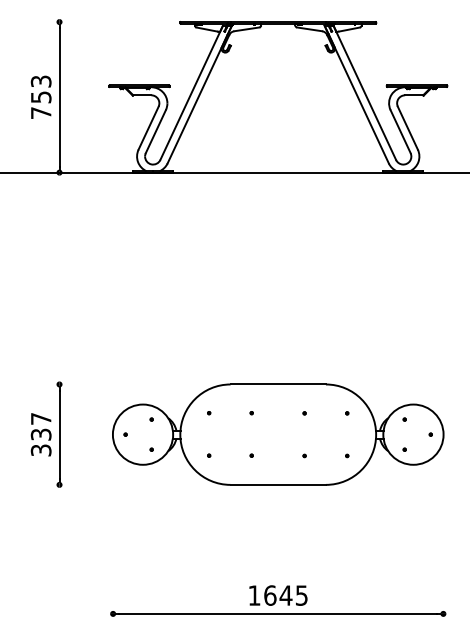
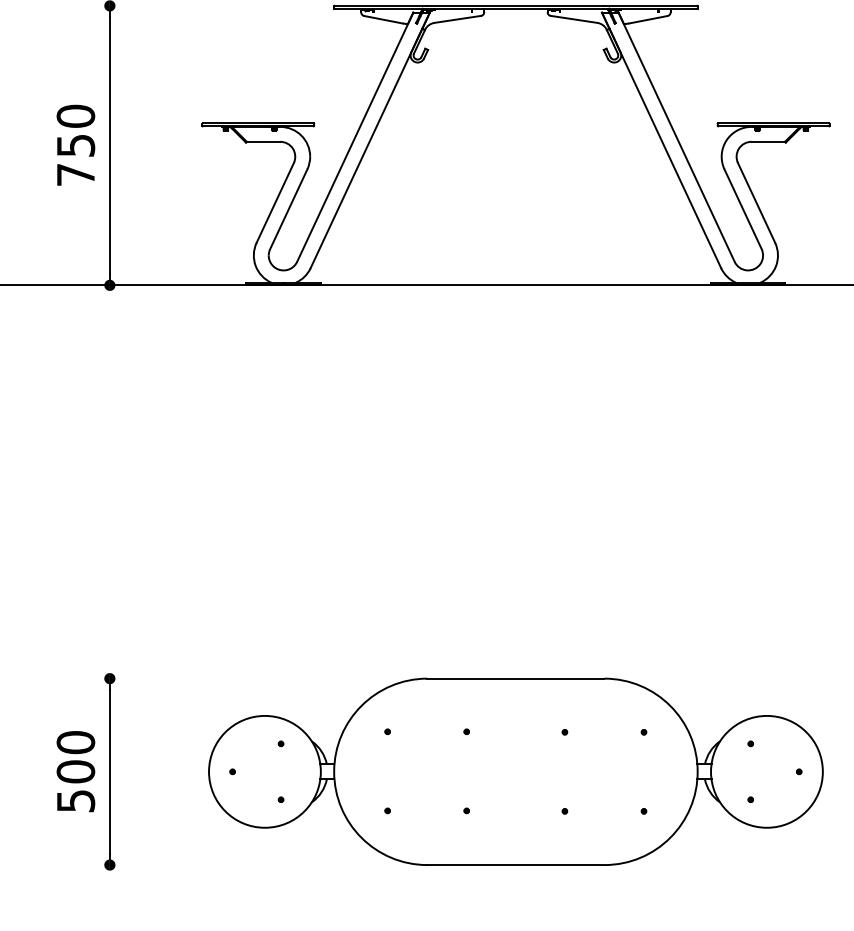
text: (41, 81) -> (76, 116), 753 -> 750
text: (40, 433) -> (74, 769), 337 -> 500

